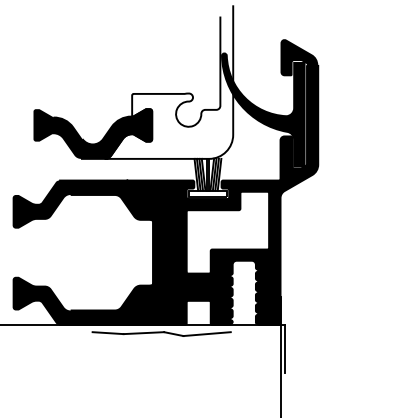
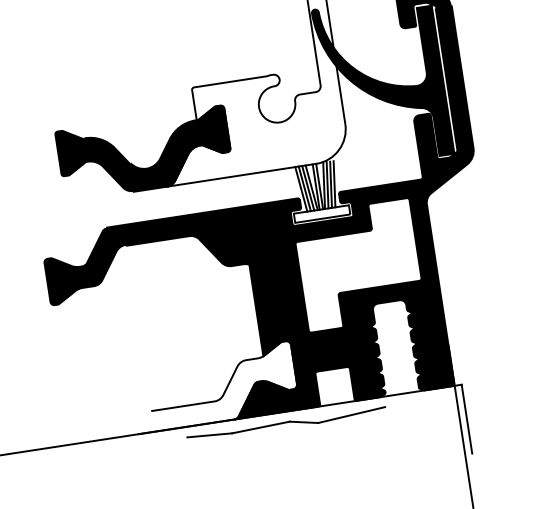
fill: (92, 300) -> (180, 392), removed

